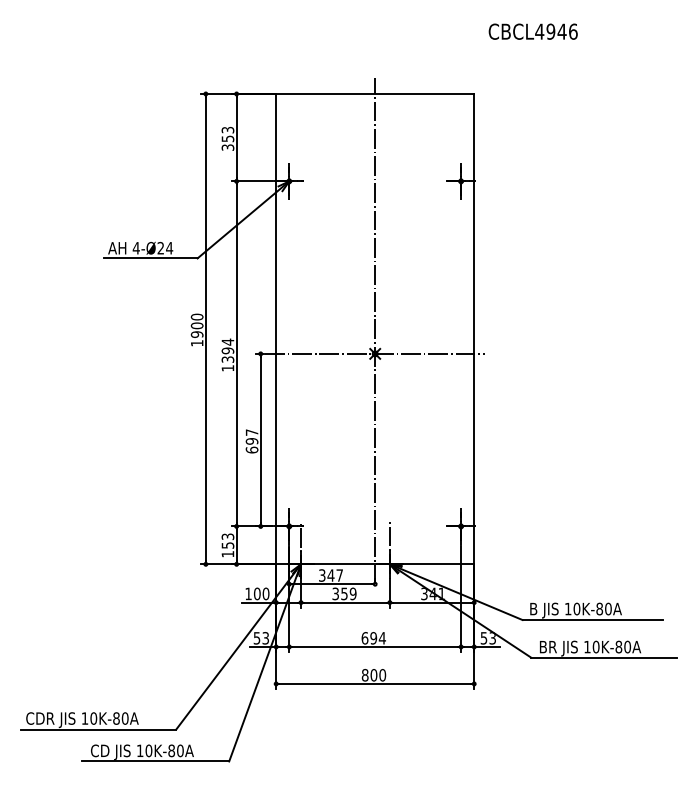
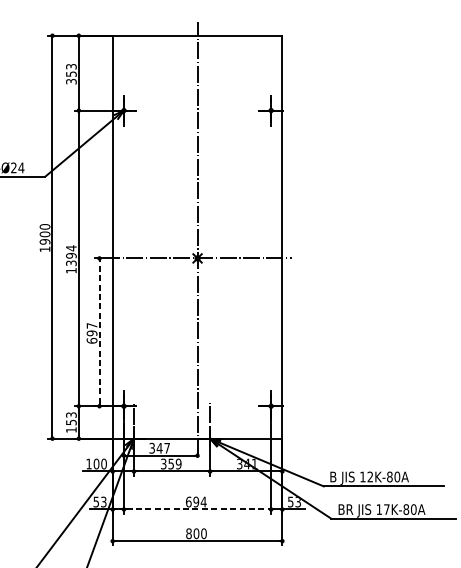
line: (260, 439) -> (99, 331), solid -> dashed
text: (576, 608) -> (370, 476), 10K-80A -> 12K-80A
line: (375, 646) -> (197, 509), solid -> dashed
text: (595, 646) -> (386, 509), 10K-80A -> 17K-80A

